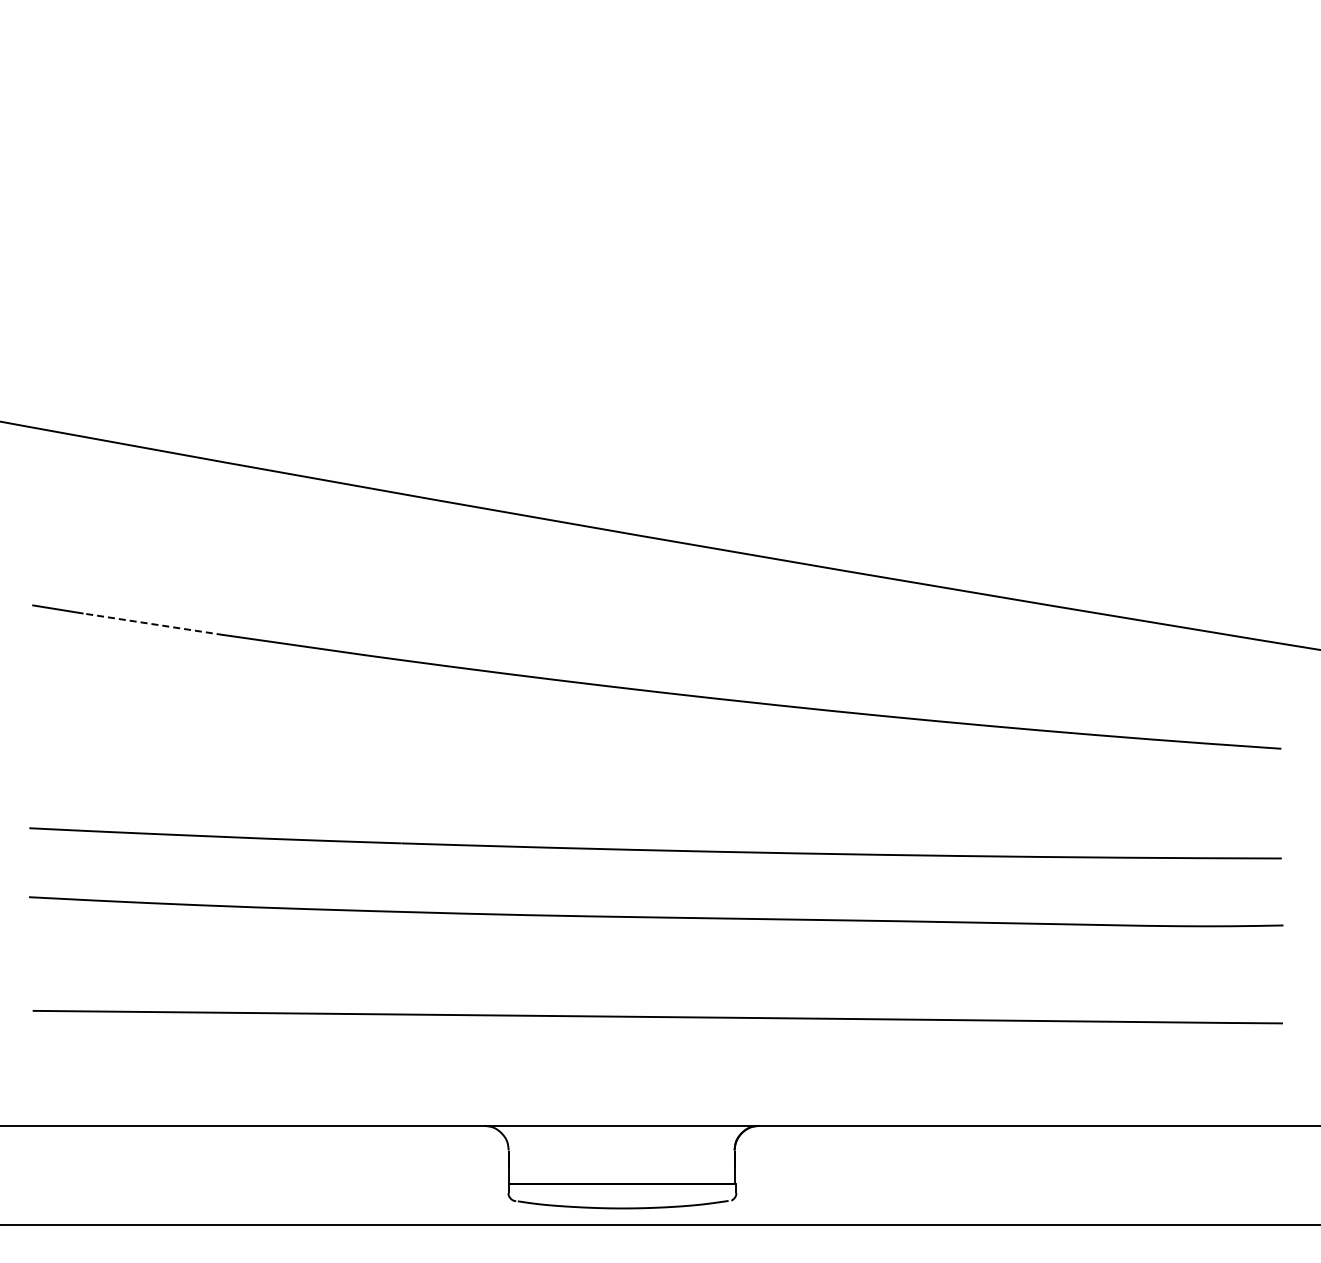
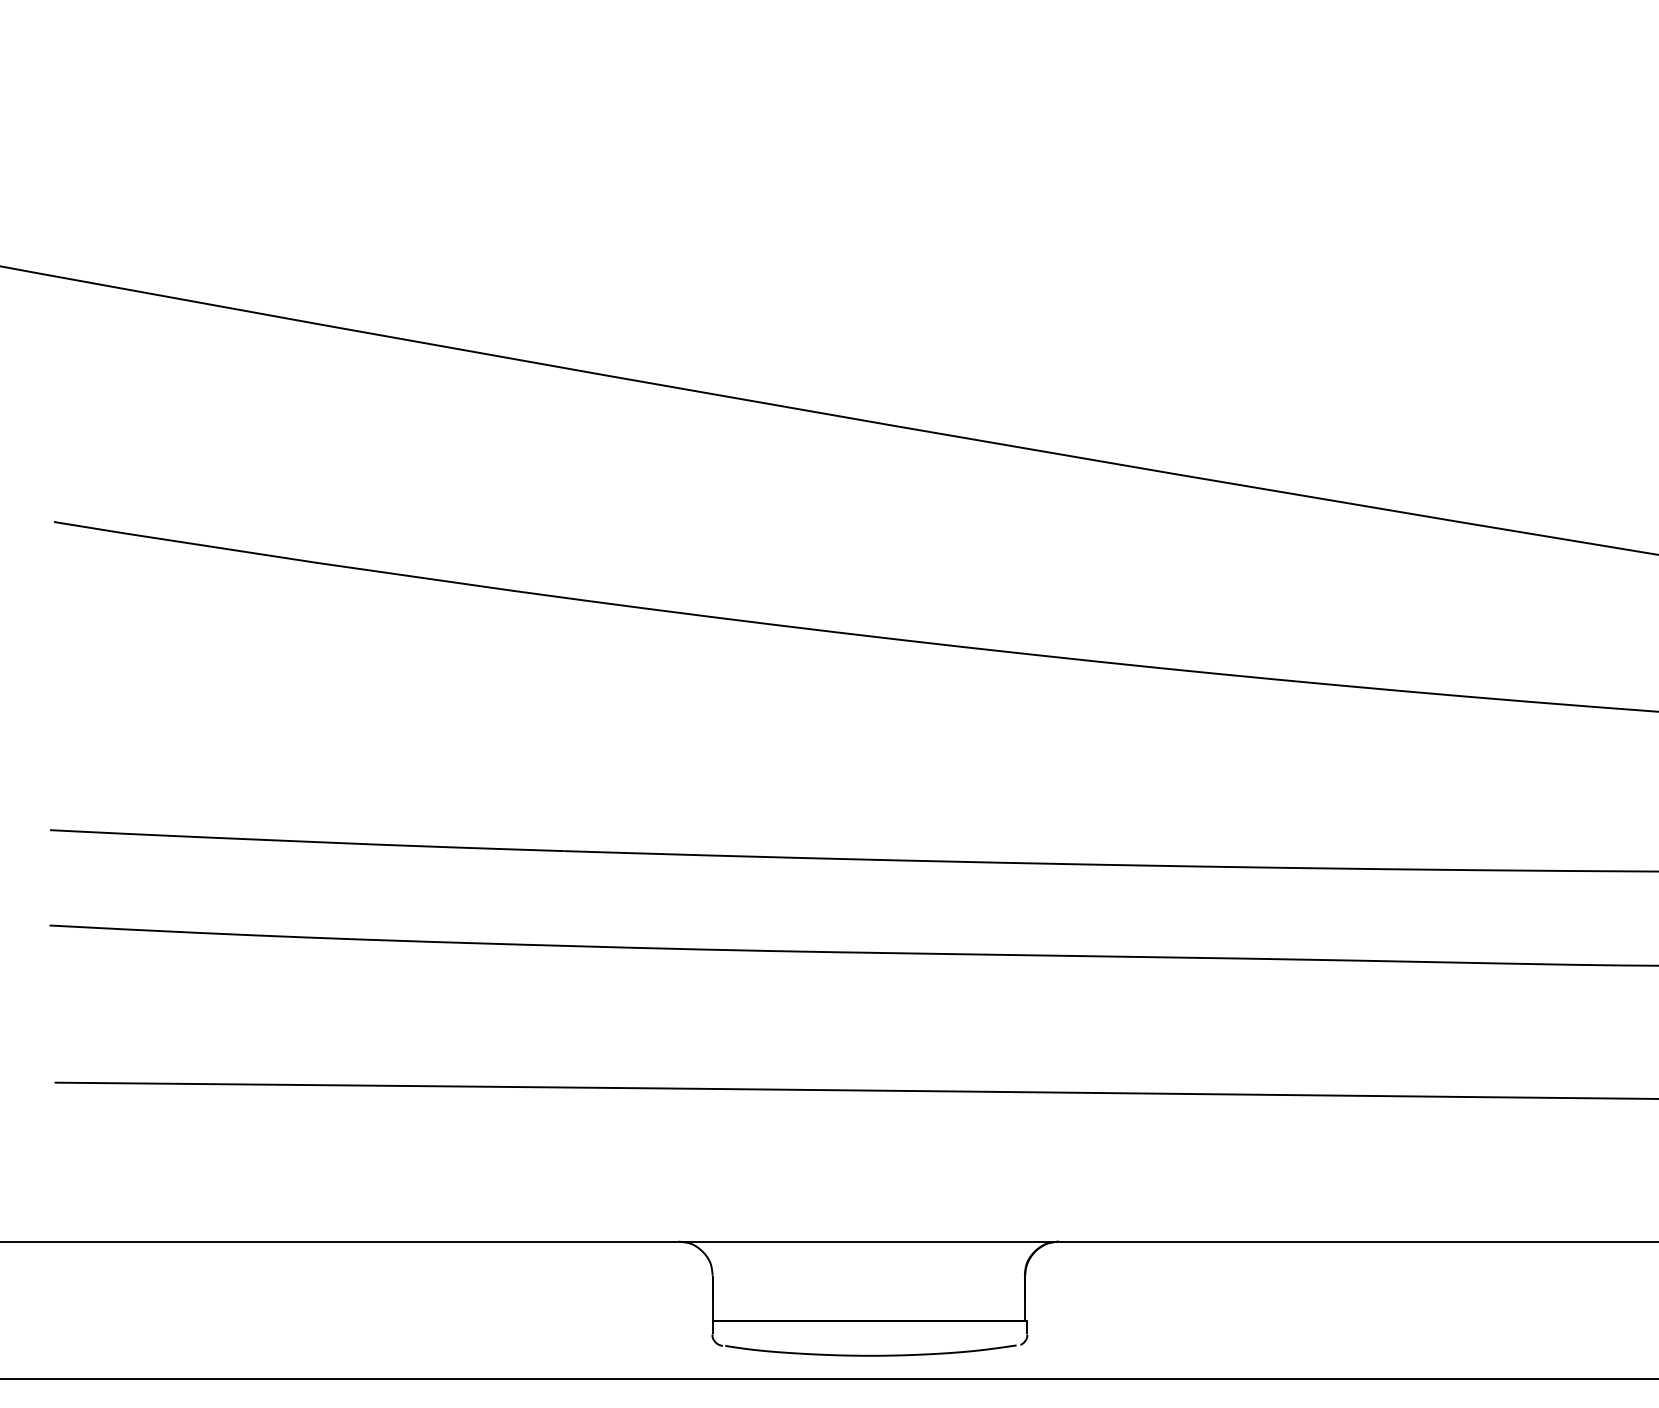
line: (153, 624) -> (221, 548), dashed -> solid

